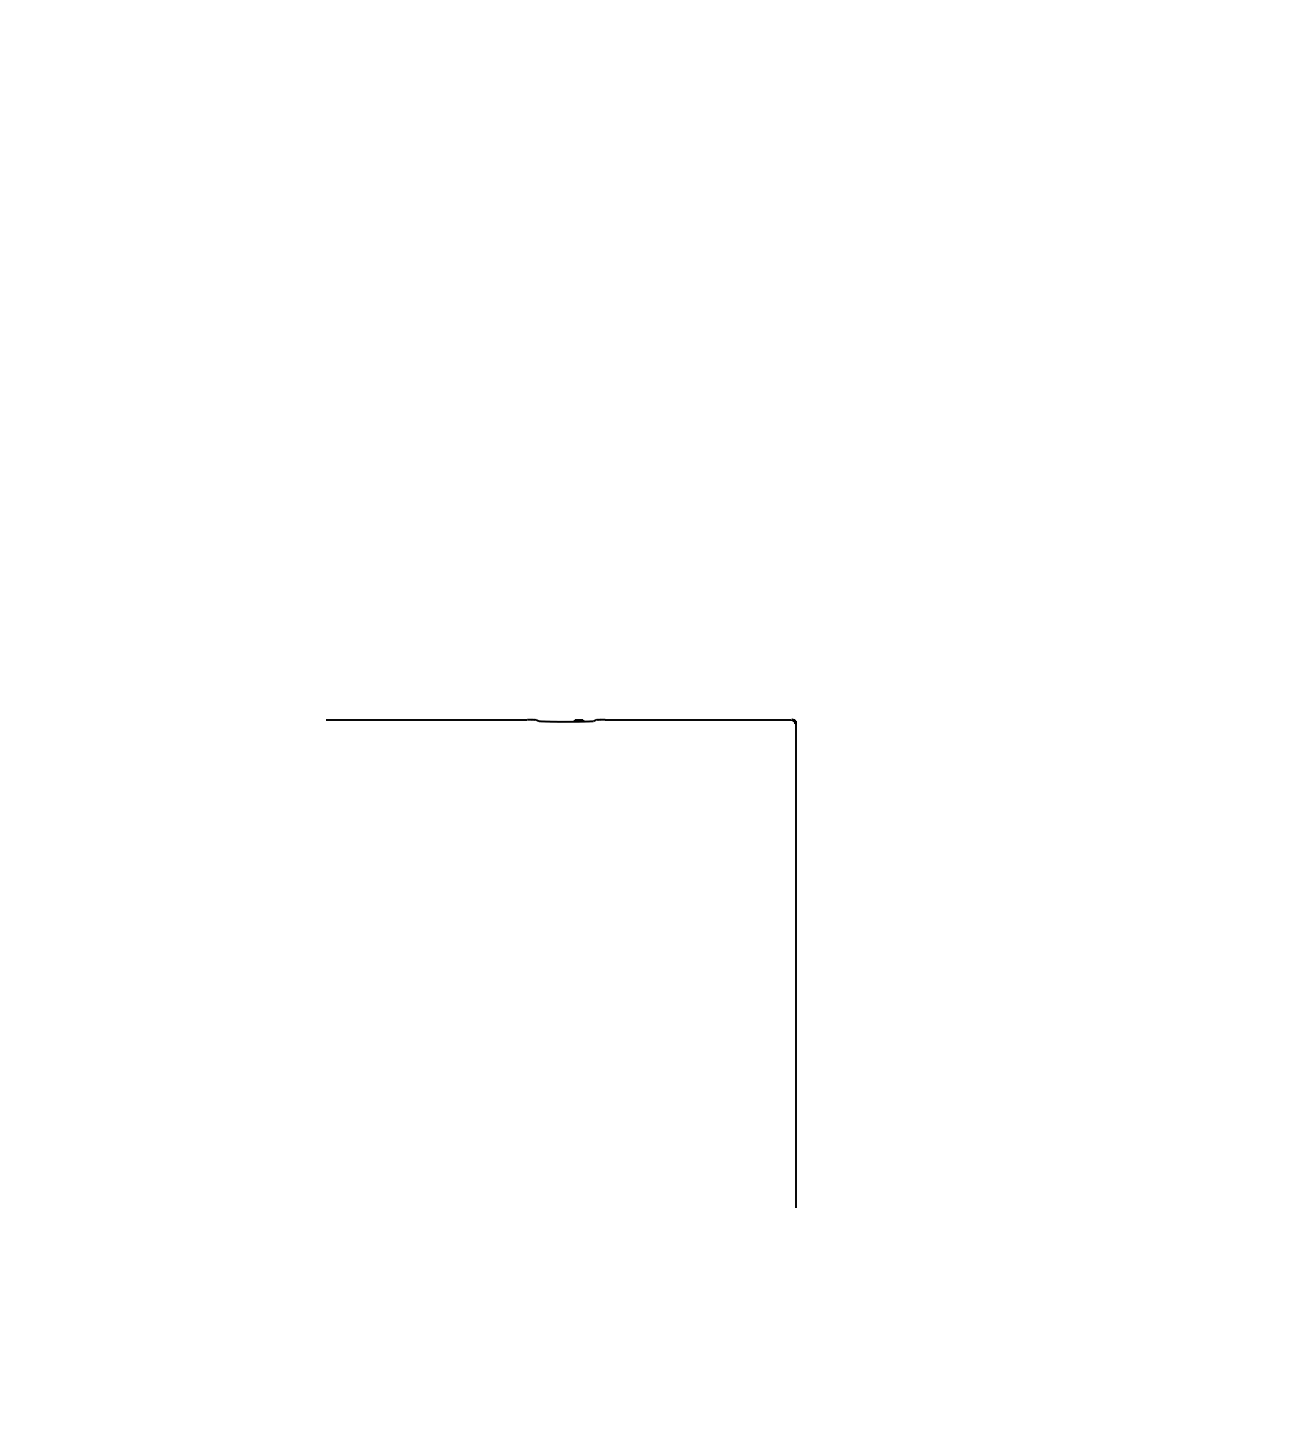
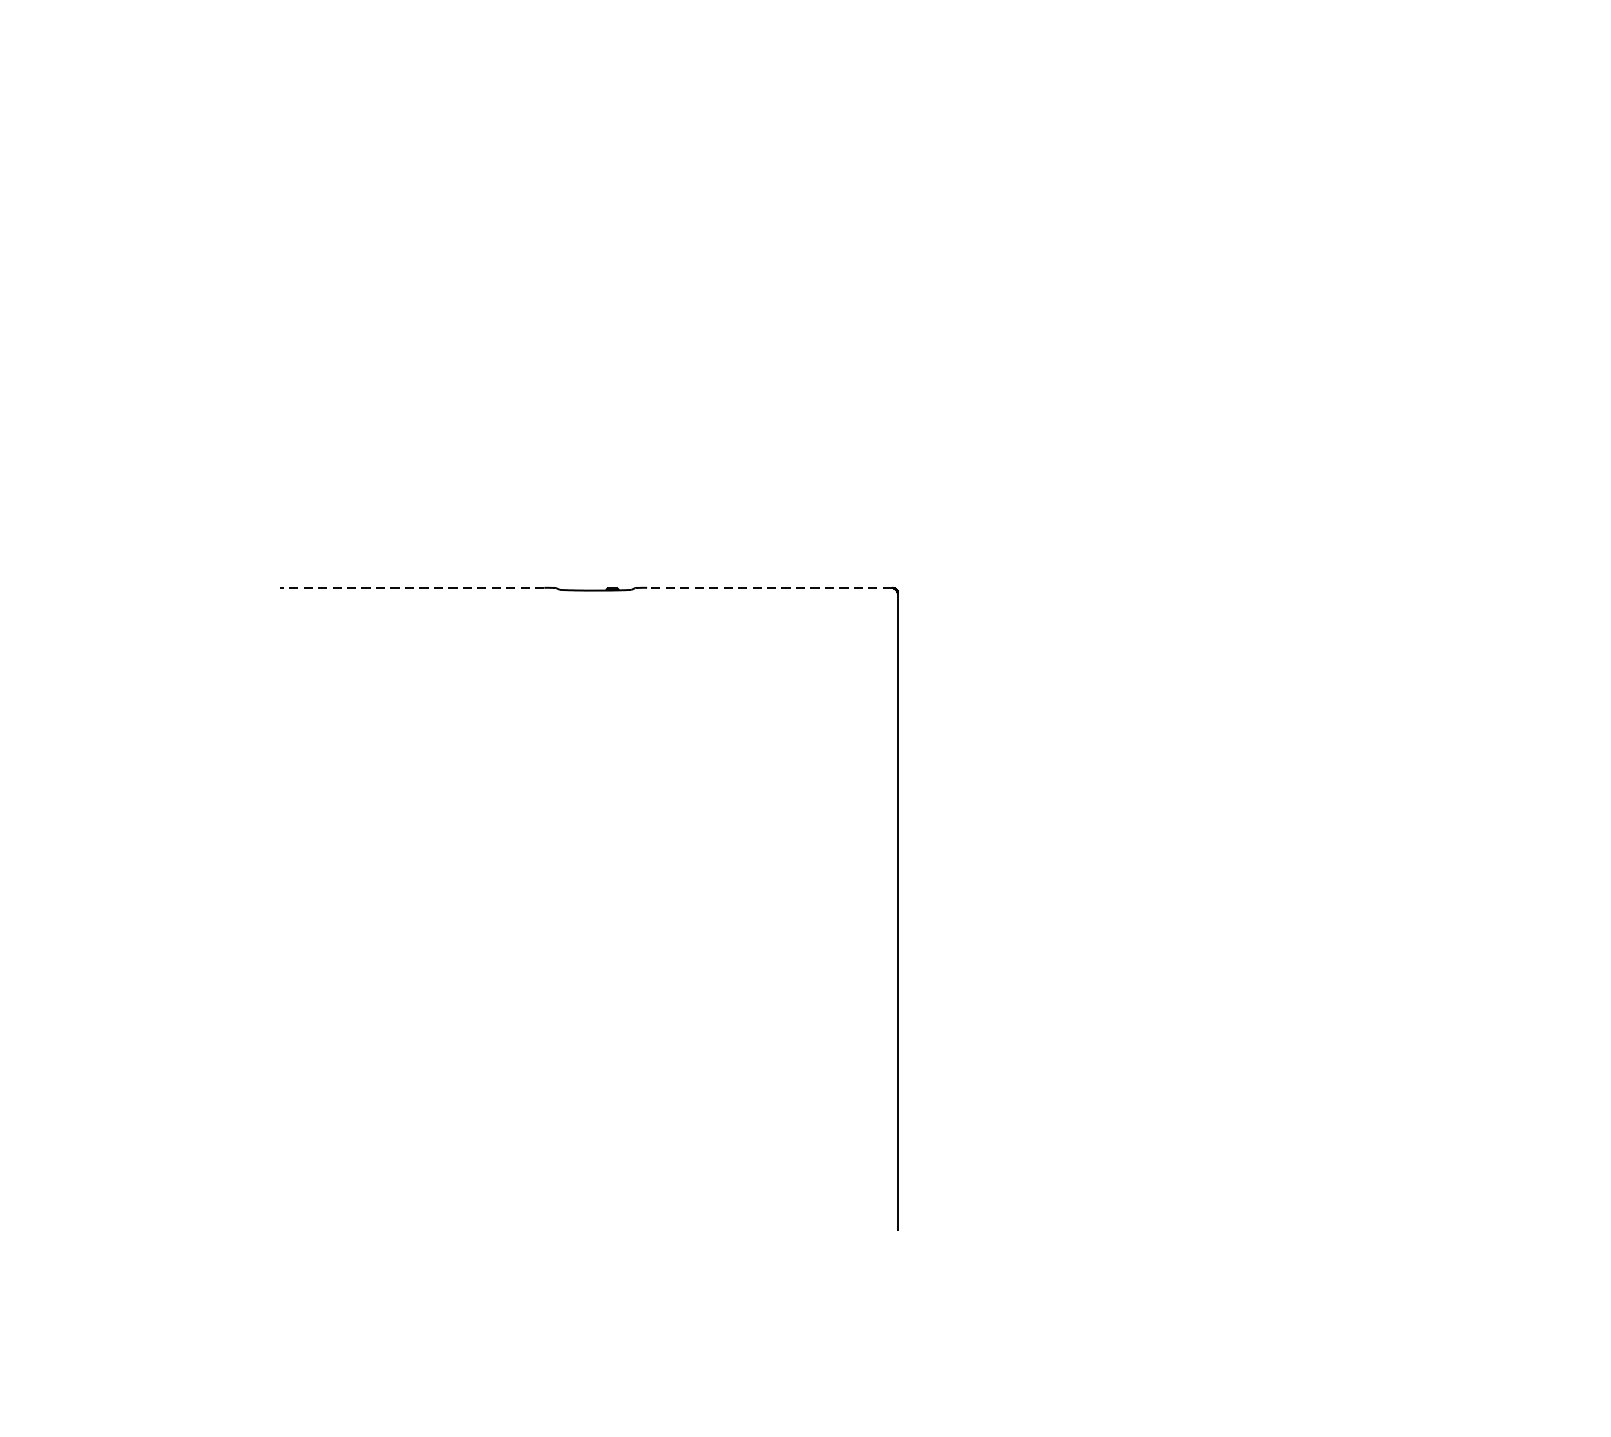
line: (426, 719) -> (411, 587), solid -> dashed
line: (697, 719) -> (768, 587), solid -> dashed

